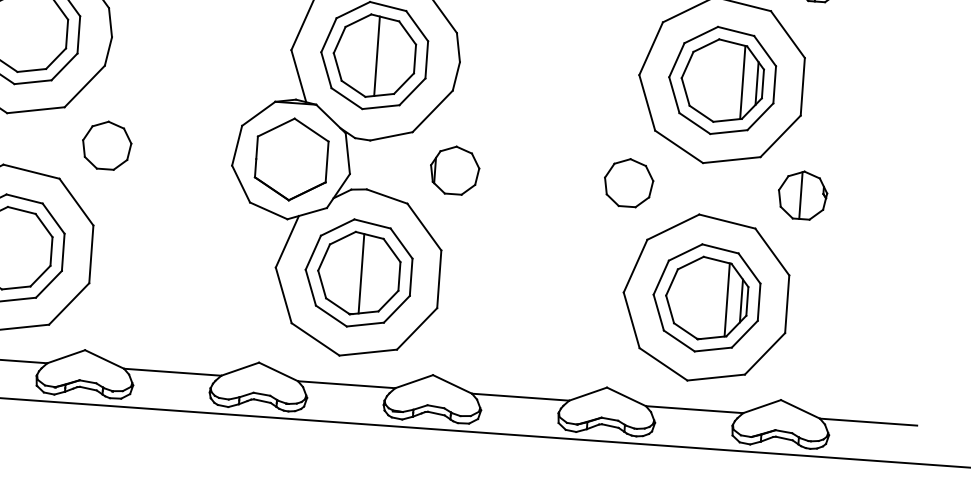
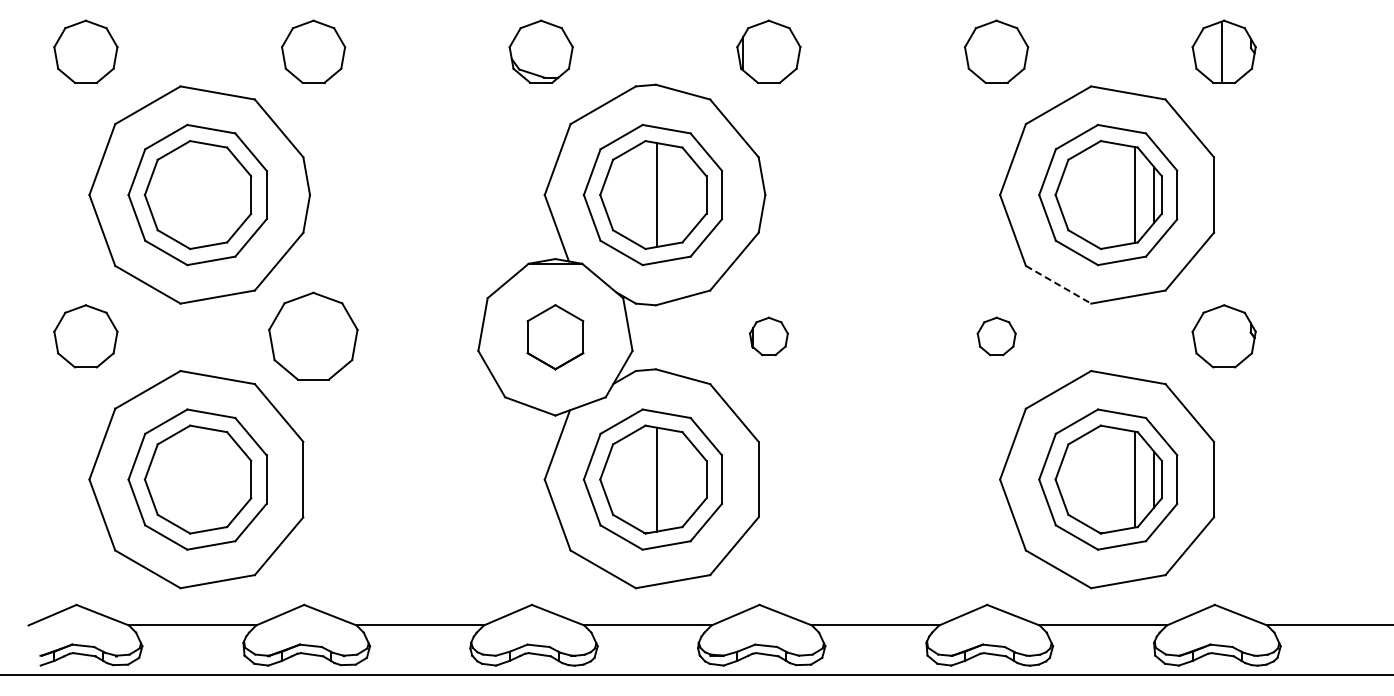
part: (106, 145) -> (313, 336), size x1.4
line: (679, 146) -> (1058, 284), solid -> dashed
part: (291, 158) -> (555, 336), size x0.6
part: (454, 170) -> (768, 336), size x0.6
part: (628, 183) -> (996, 336), size x0.6
line: (800, 195) -> (1221, 336), removed

